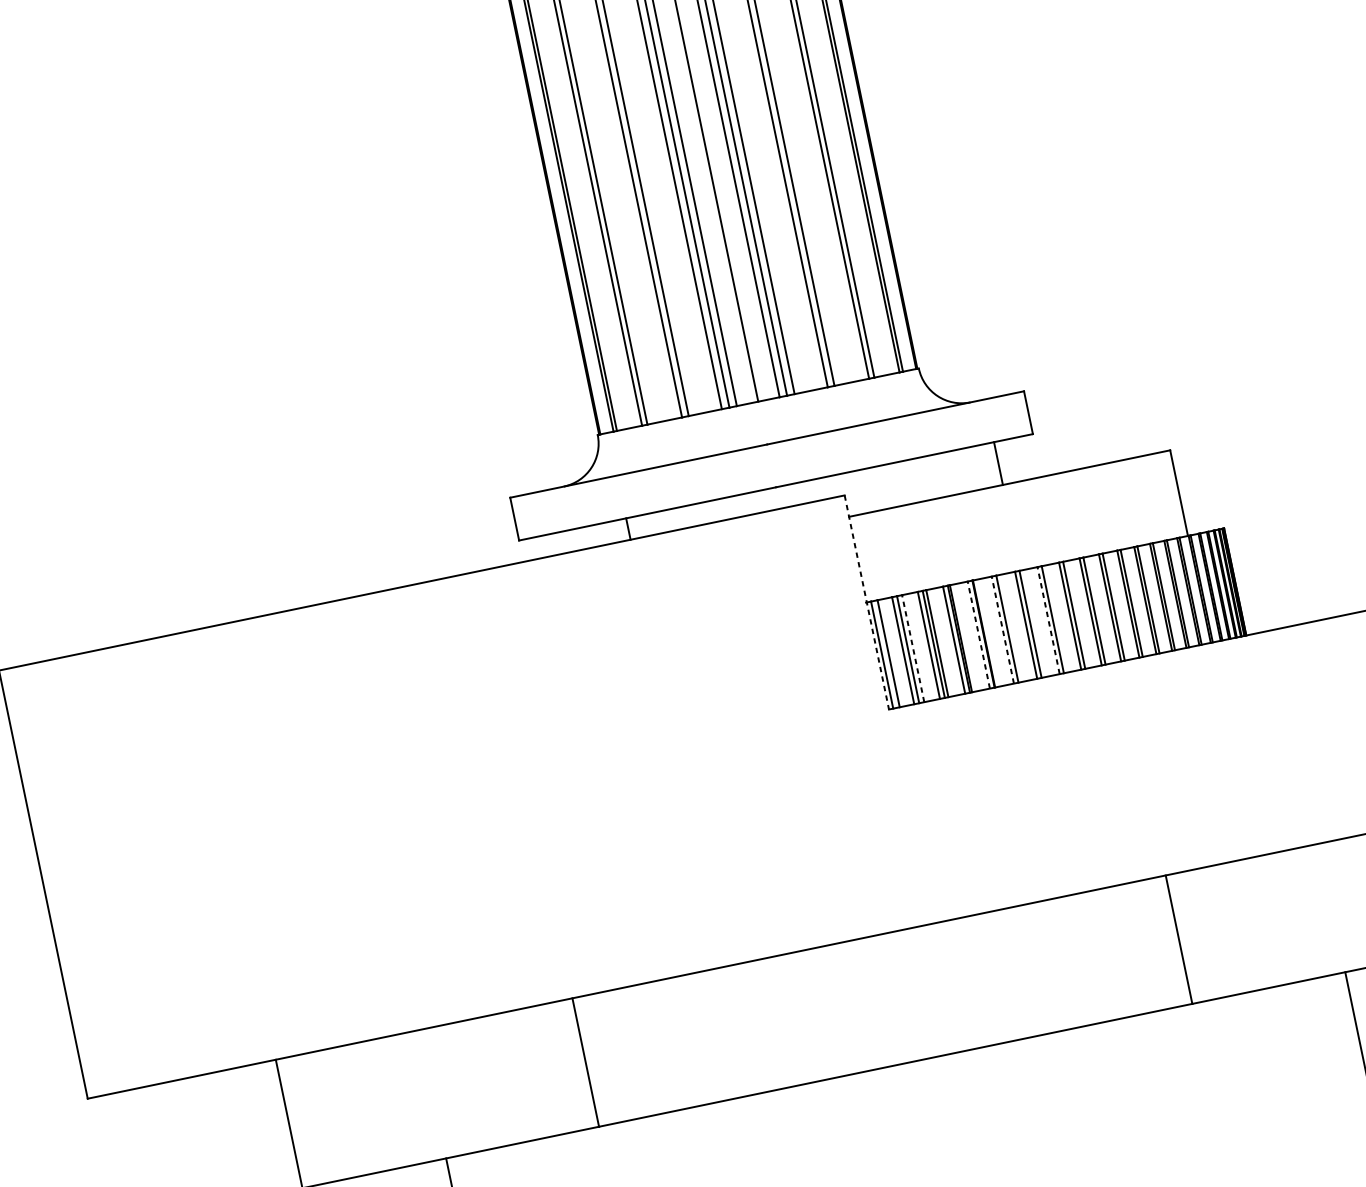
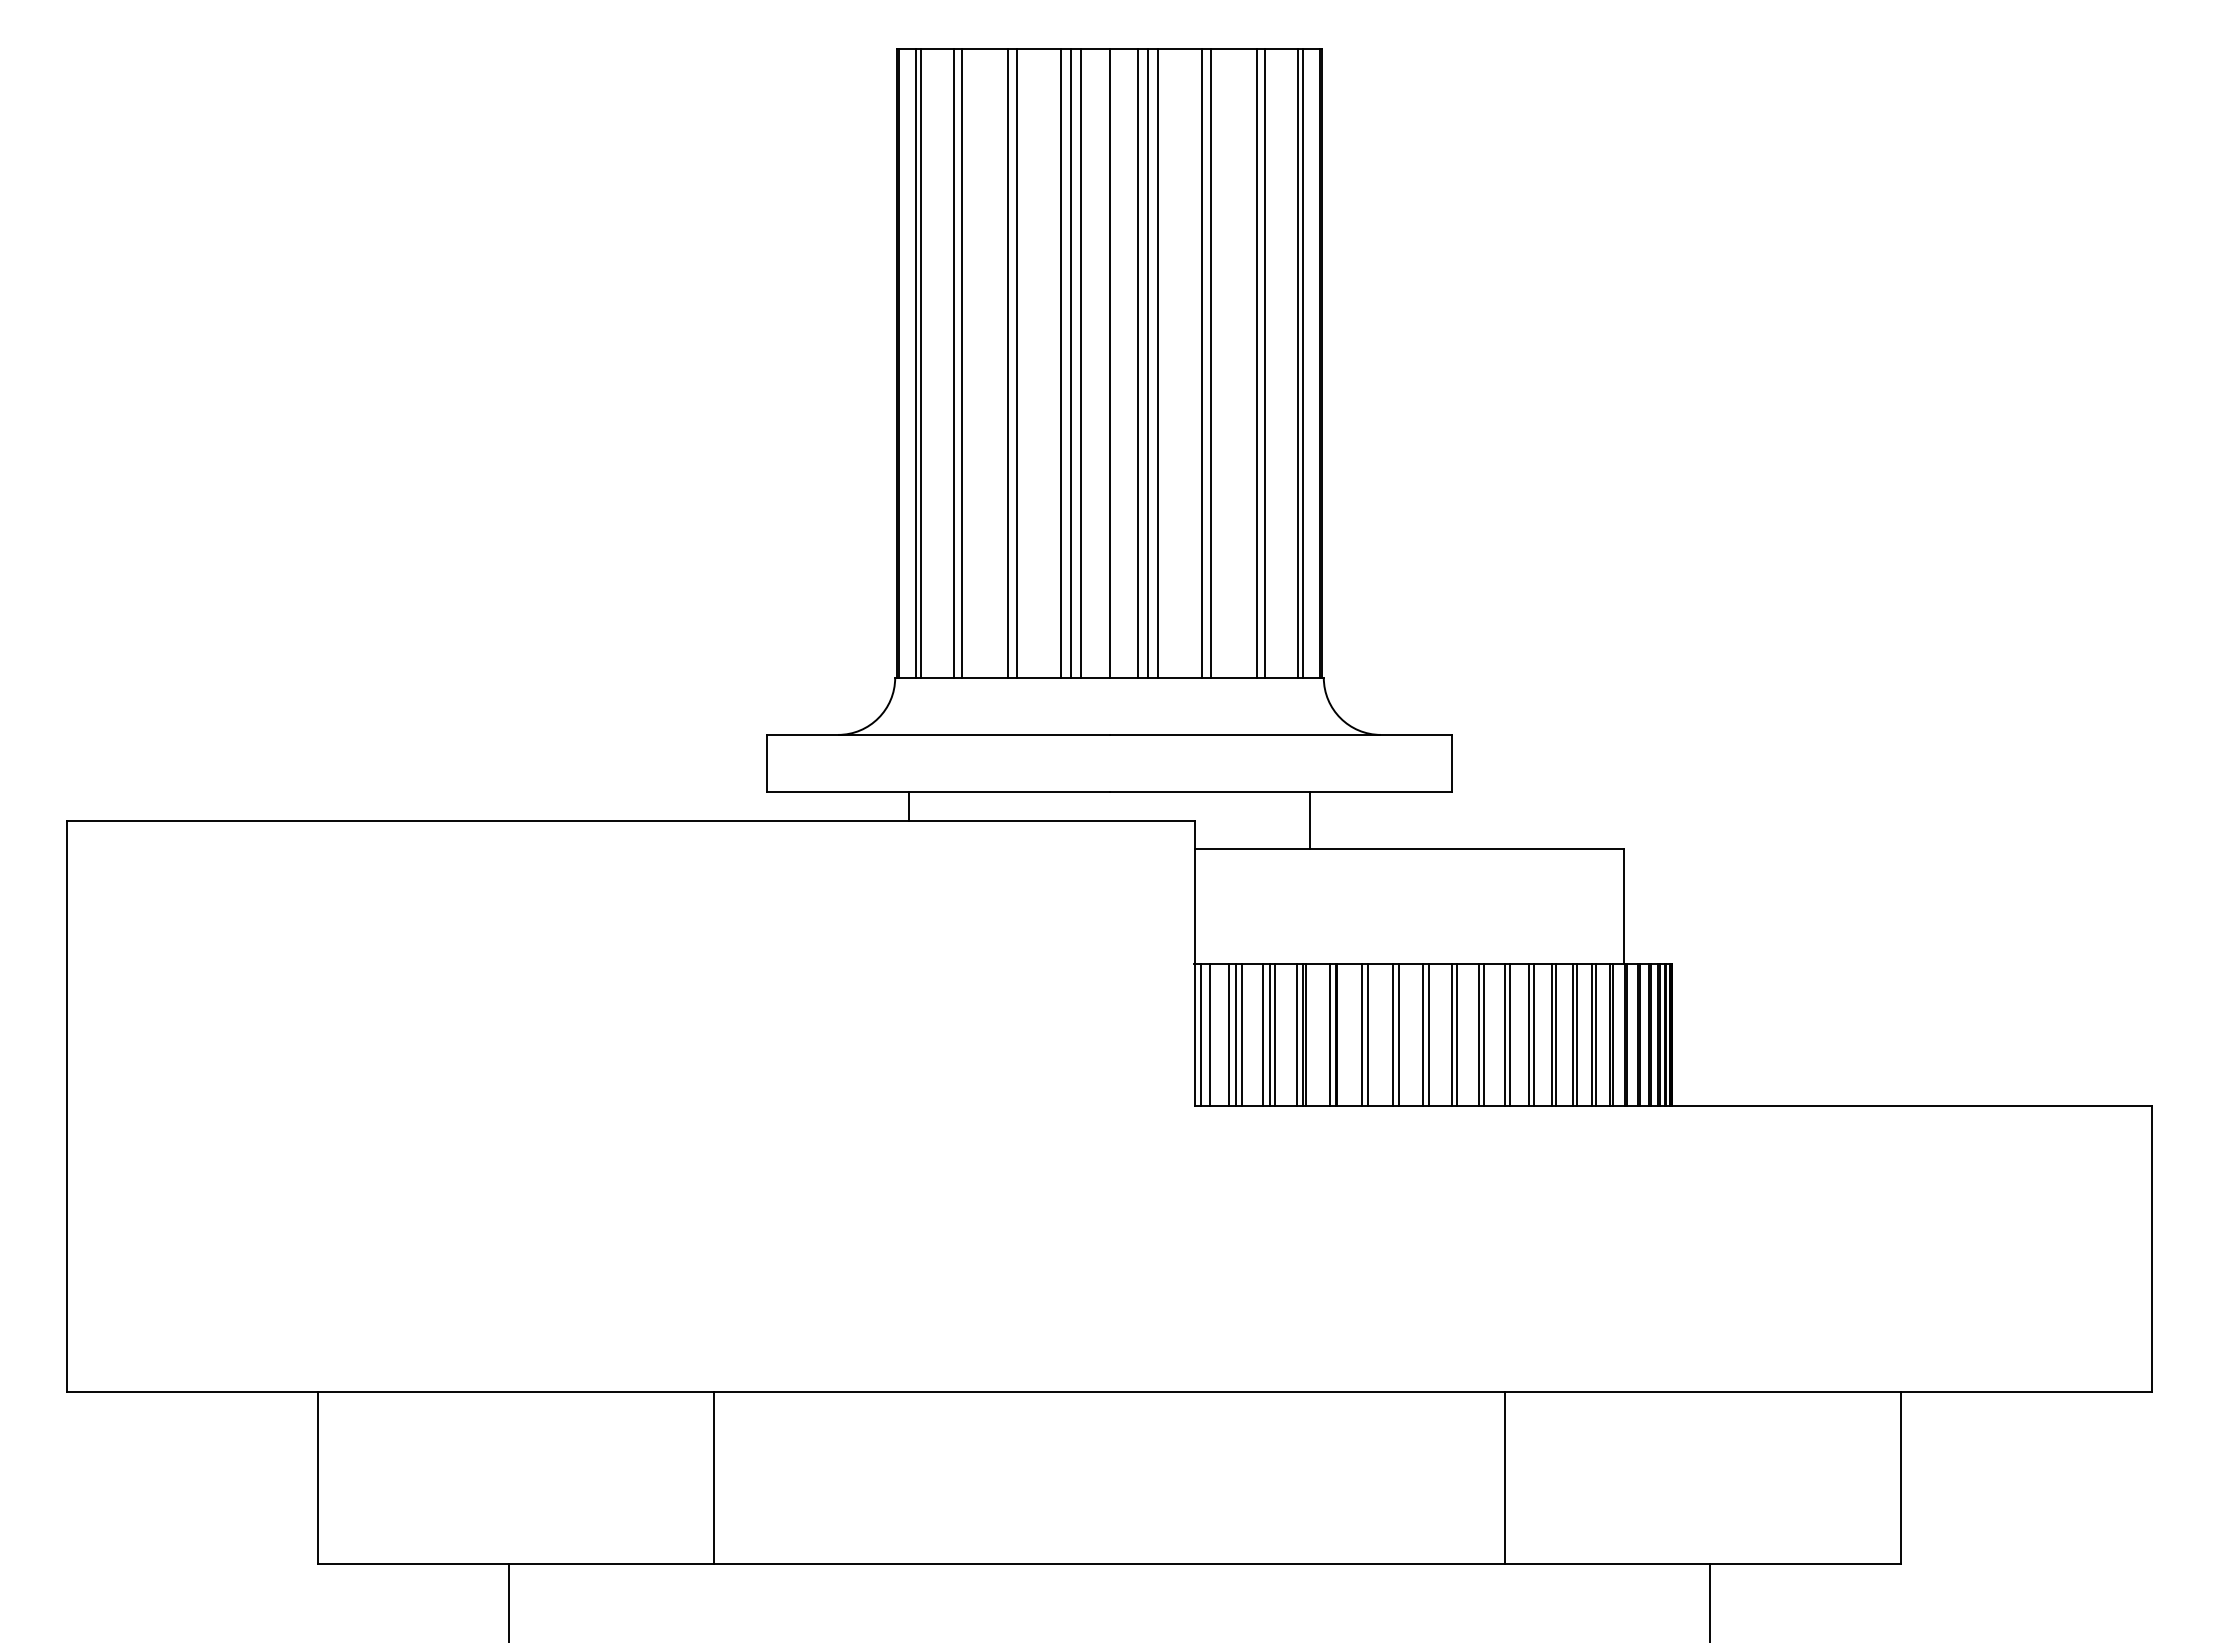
line: (998, 463) -> (1309, 820), moved
line: (867, 602) -> (1195, 963), dashed -> solid
line: (1048, 620) -> (1423, 1034), dashed -> solid
line: (1002, 629) -> (1361, 1034), dashed -> solid
line: (978, 634) -> (1329, 1034), dashed -> solid
line: (913, 648) -> (1242, 1034), dashed -> solid

